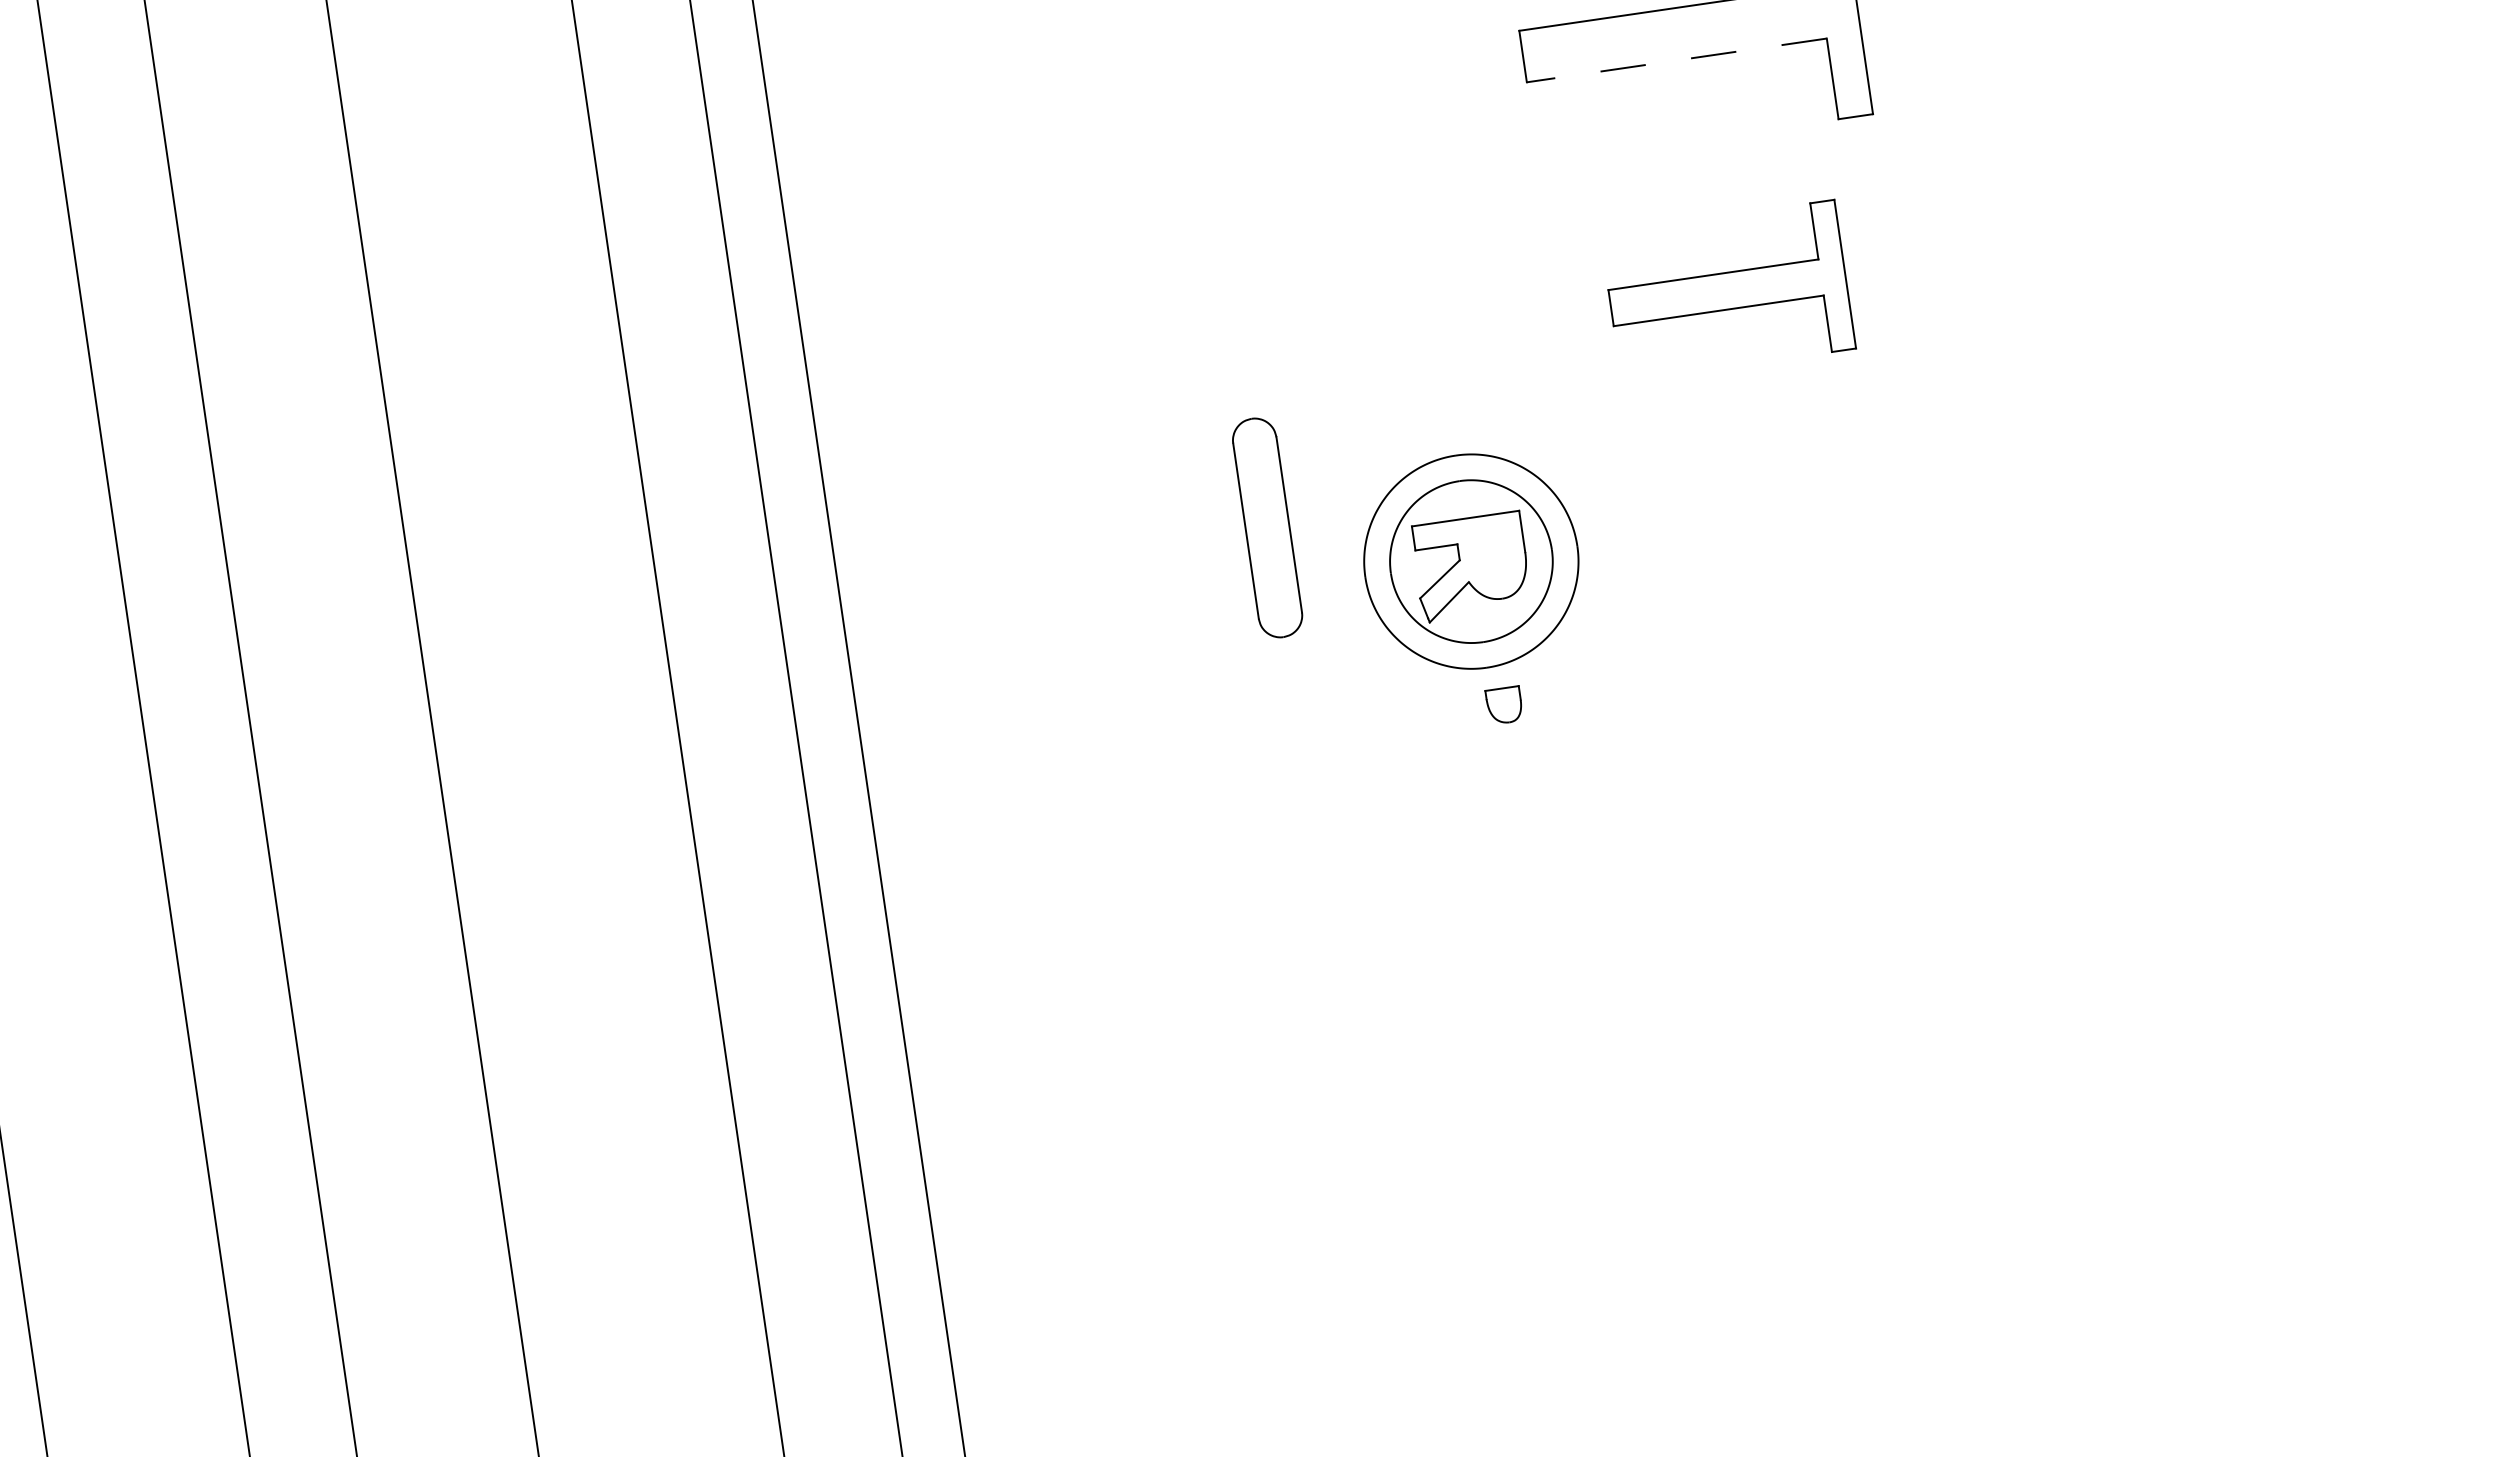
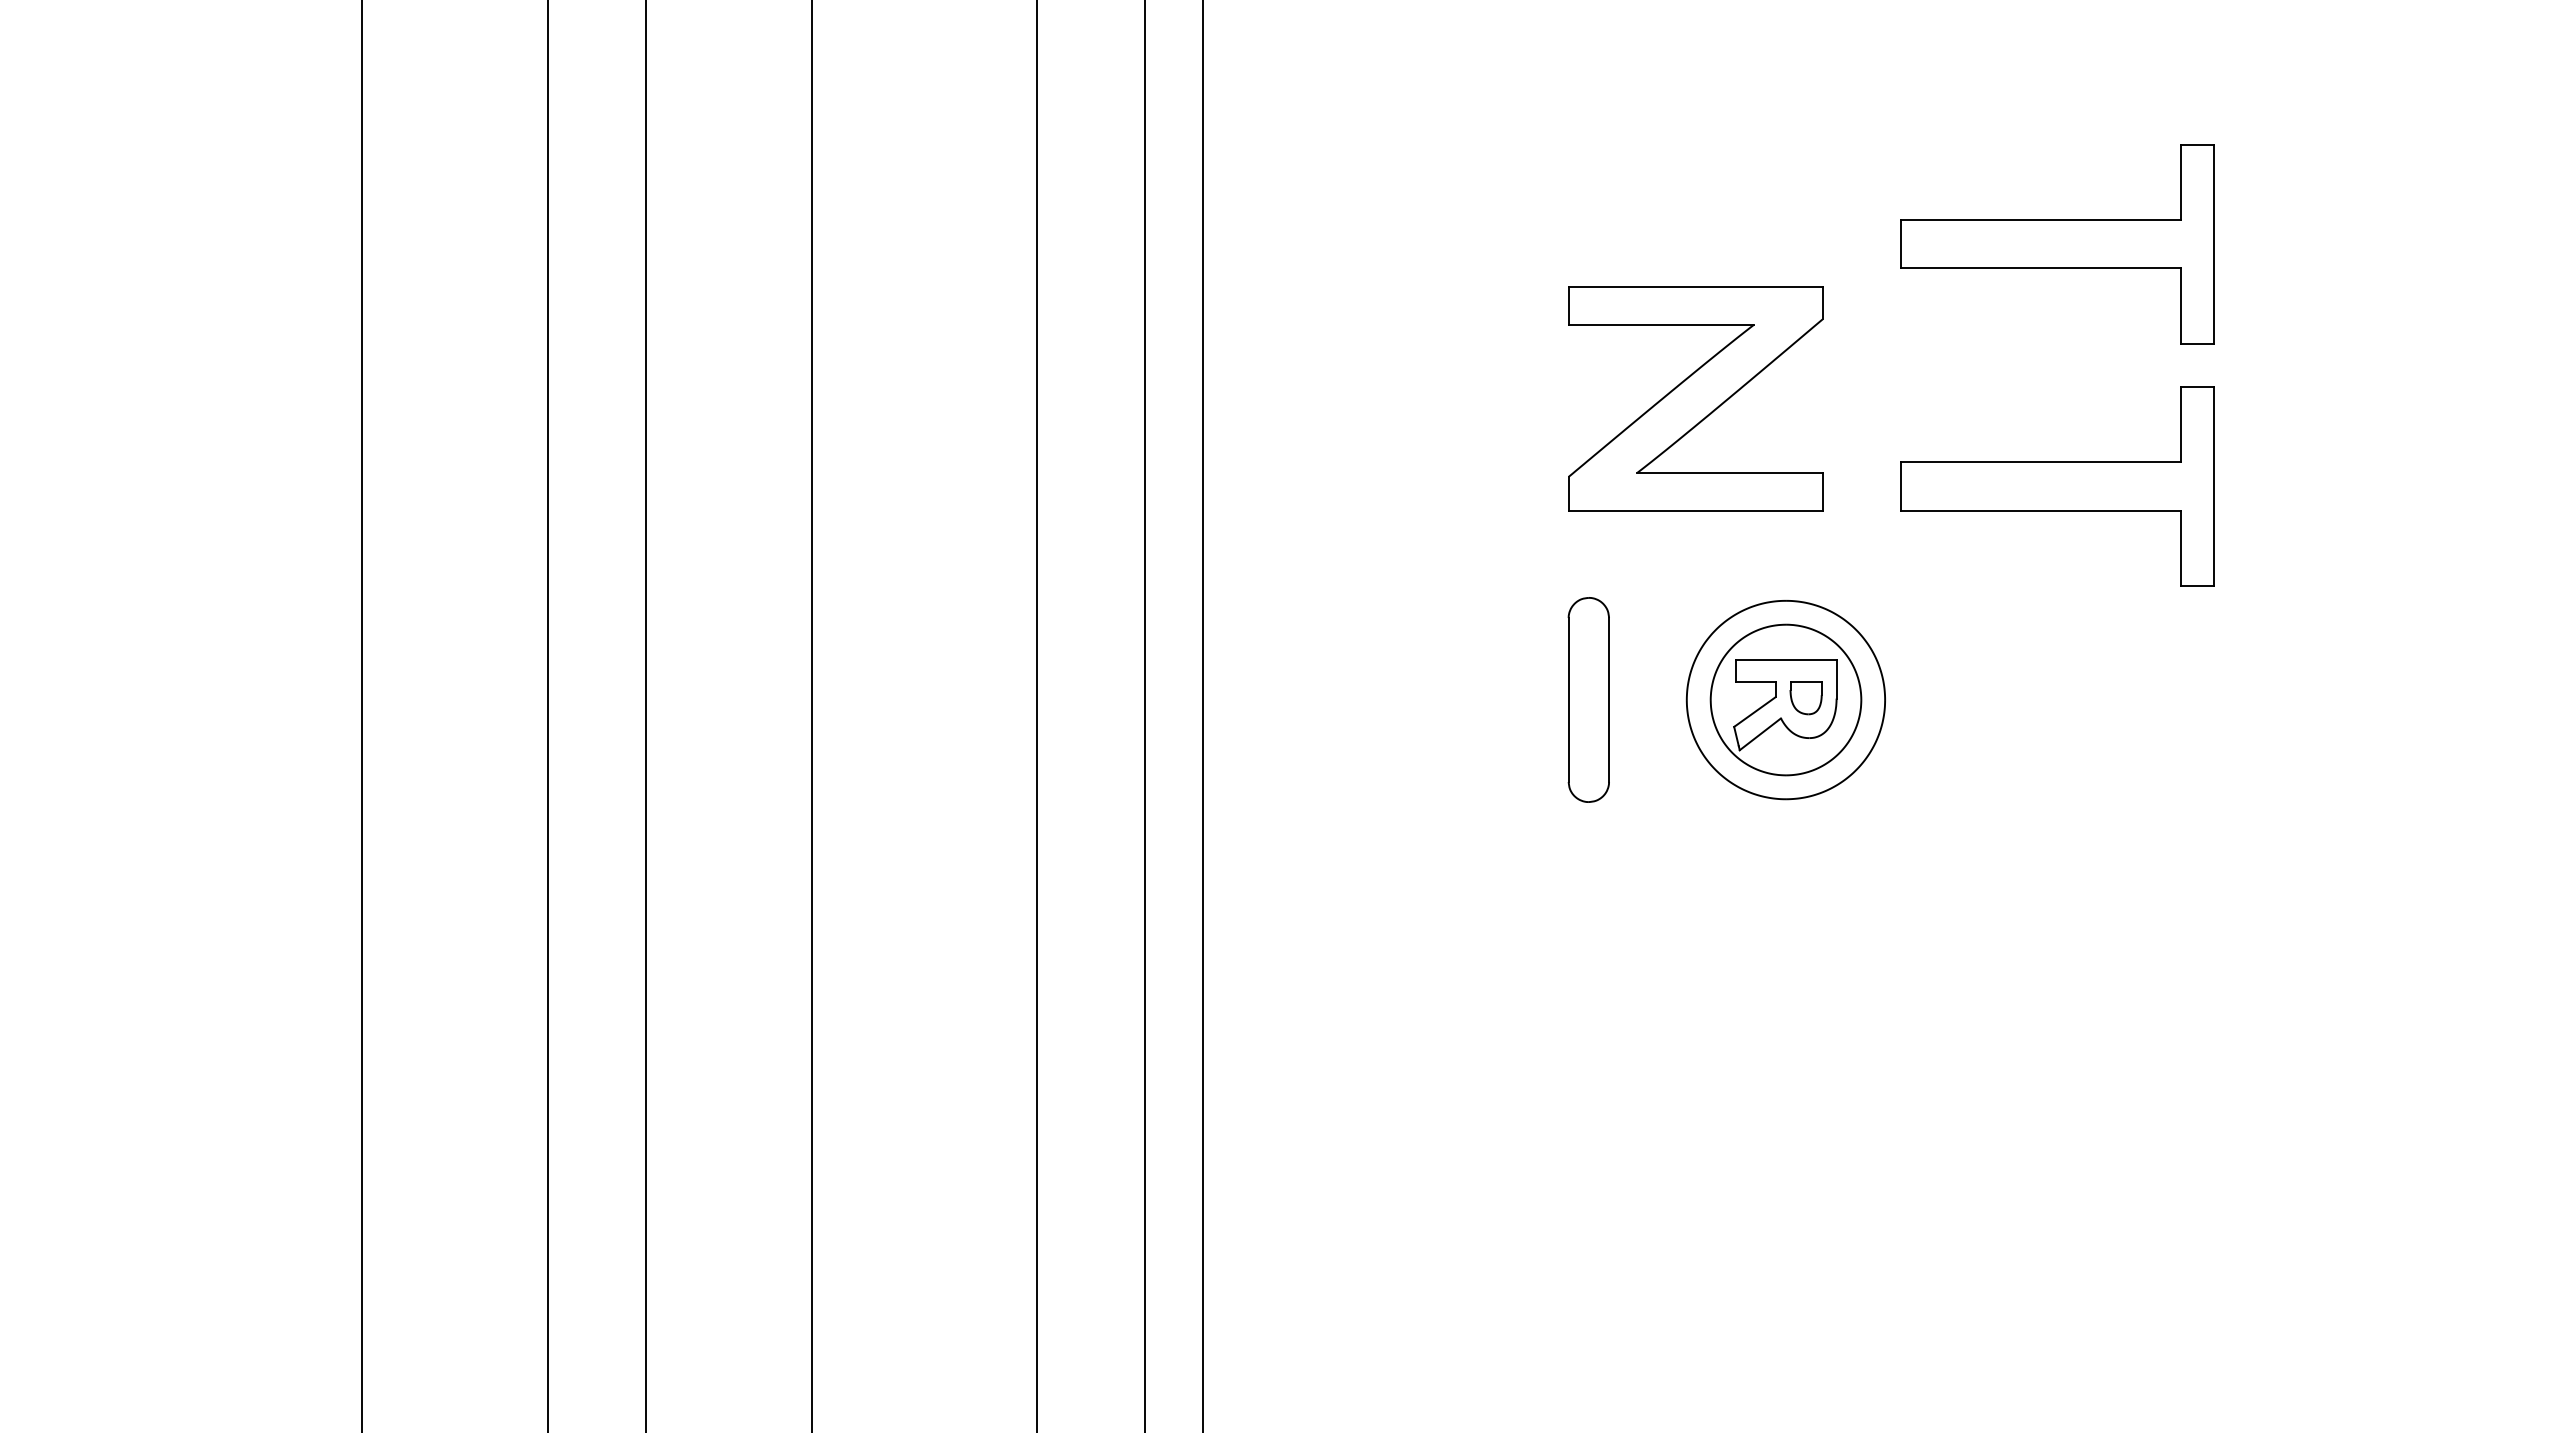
line: (1676, 60) -> (2040, 268), dashed -> solid
part: (1327, 253) -> (1695, 398), added
part: (1728, 290) -> (2057, 486), size x1.43
part: (1267, 527) -> (1588, 699), moved
part: (1503, 705) -> (1805, 698), moved

